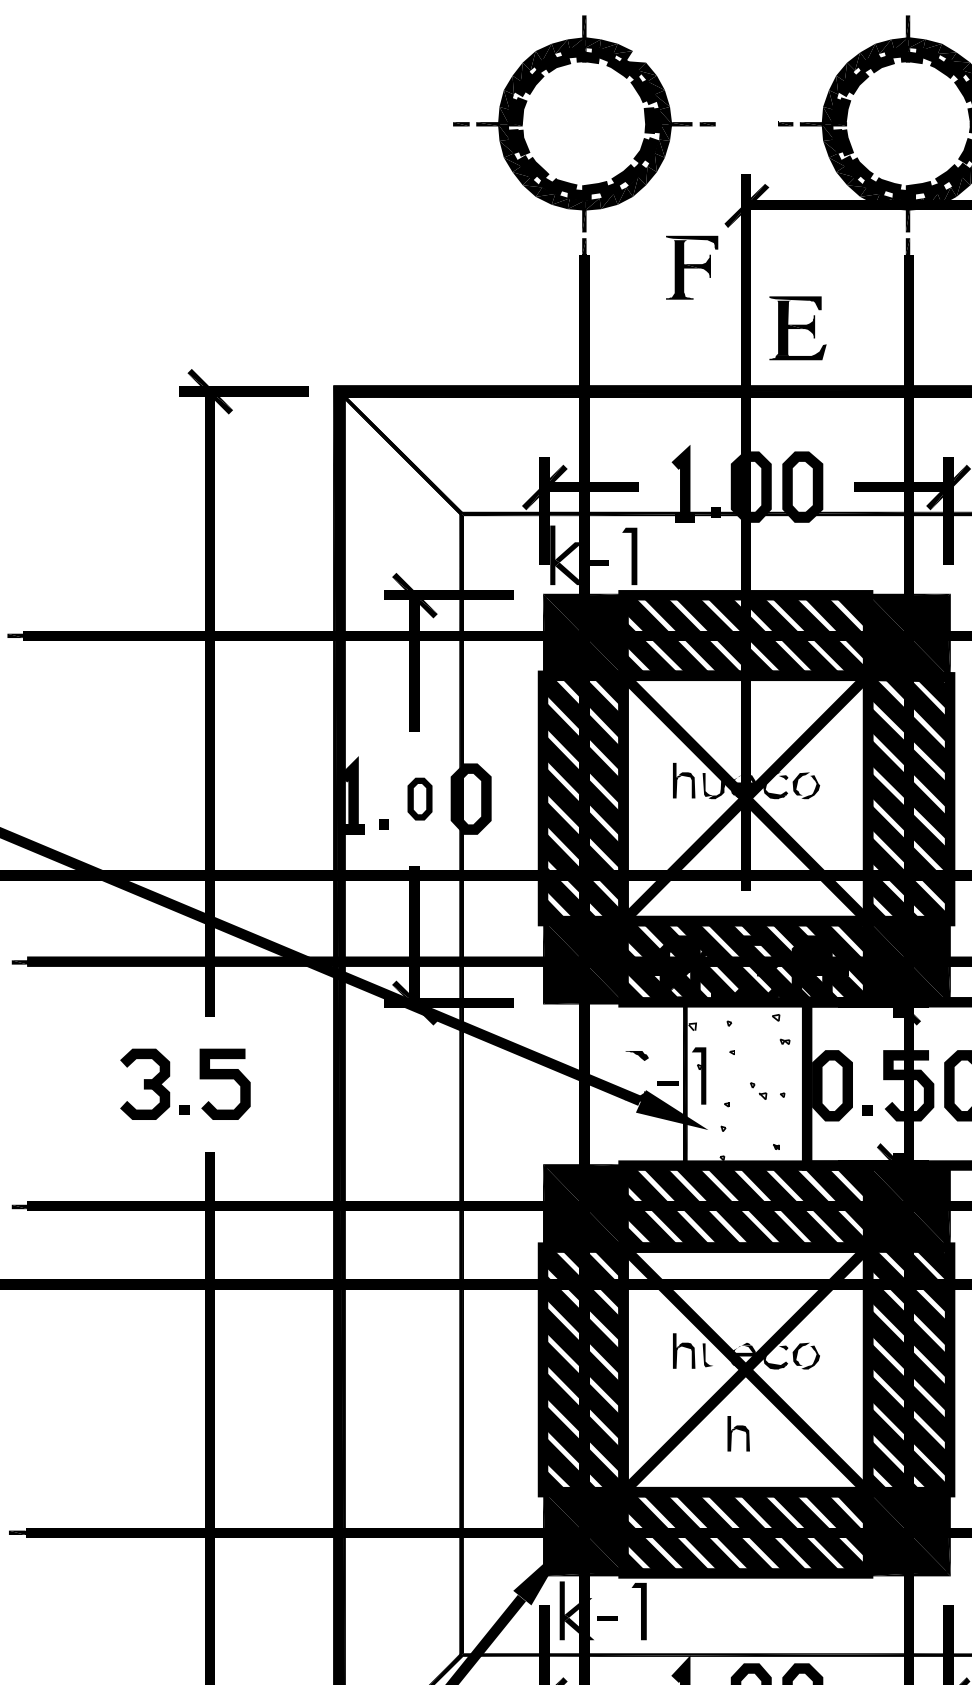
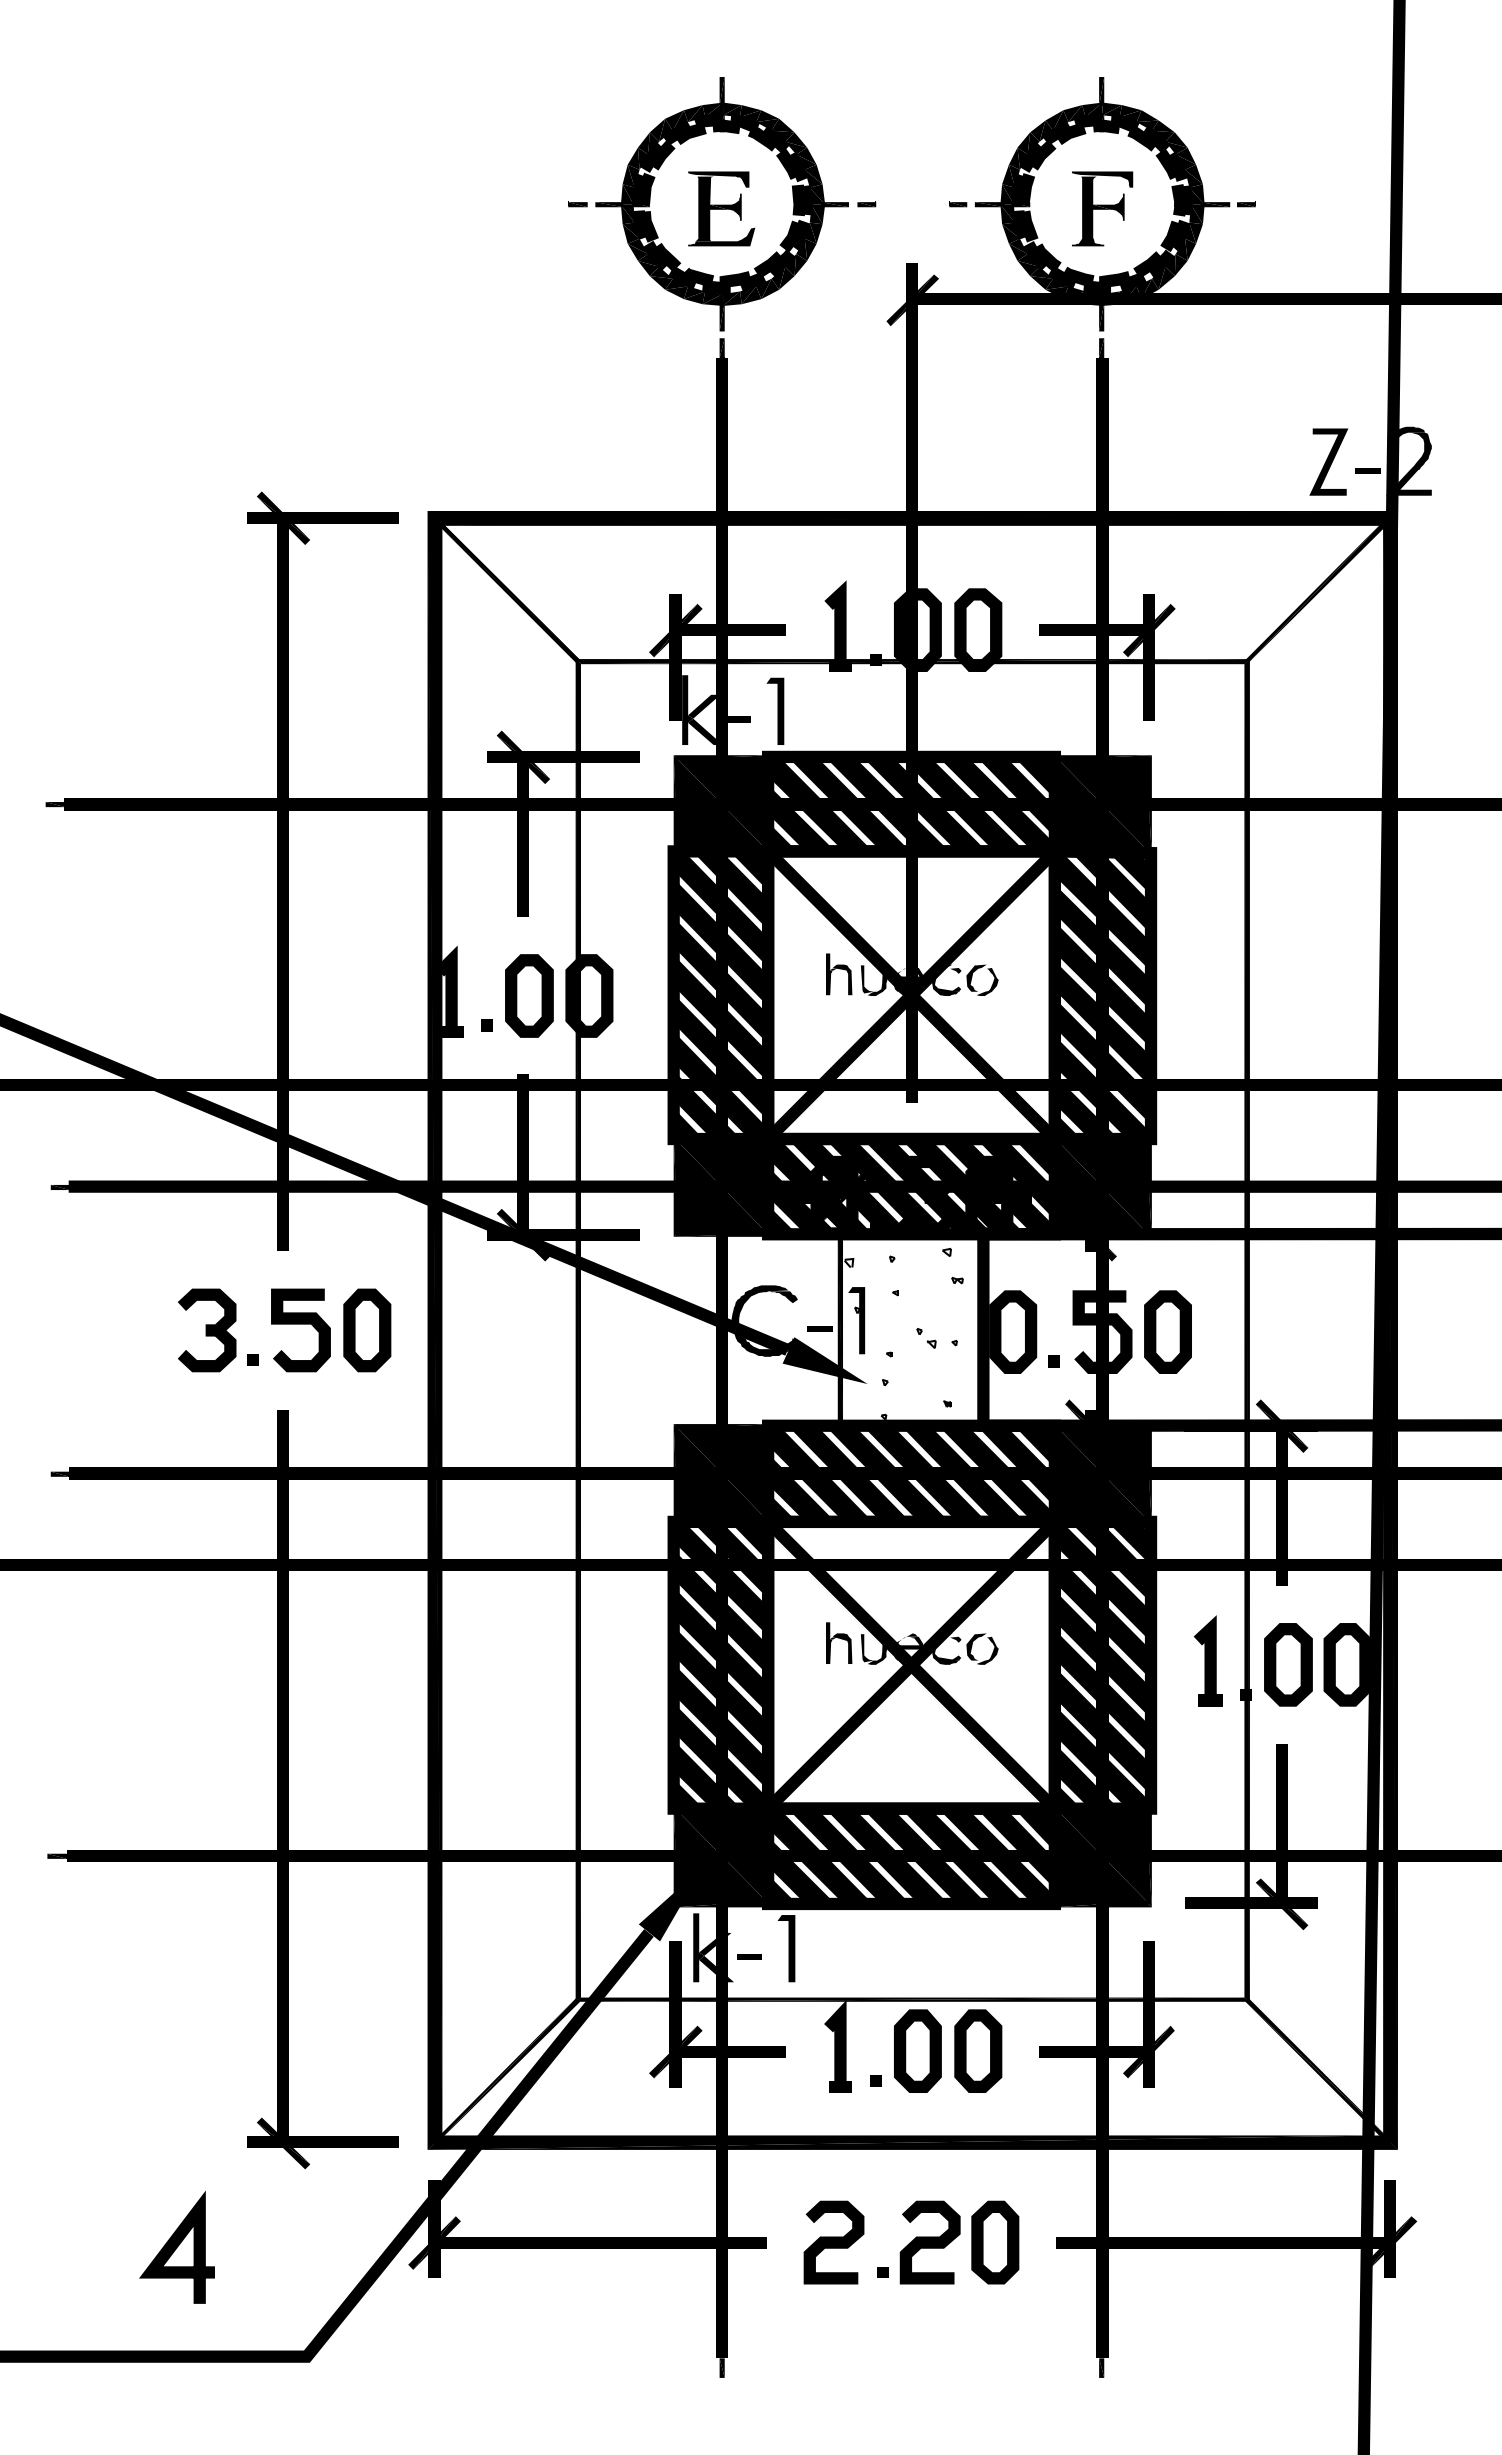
fill: (635, 56) -> (782, 125), added
part: (692, 267) -> (1102, 208), moved
part: (797, 327) -> (721, 208), moved
part: (420, 798) -> (529, 995), size x1.67
fill: (617, 1075) -> (760, 1320), added
part: (281, 1084) -> (367, 1330), added
fill: (716, 1356) -> (877, 1649), added
part: (739, 1433) -> (903, 1739), removed

